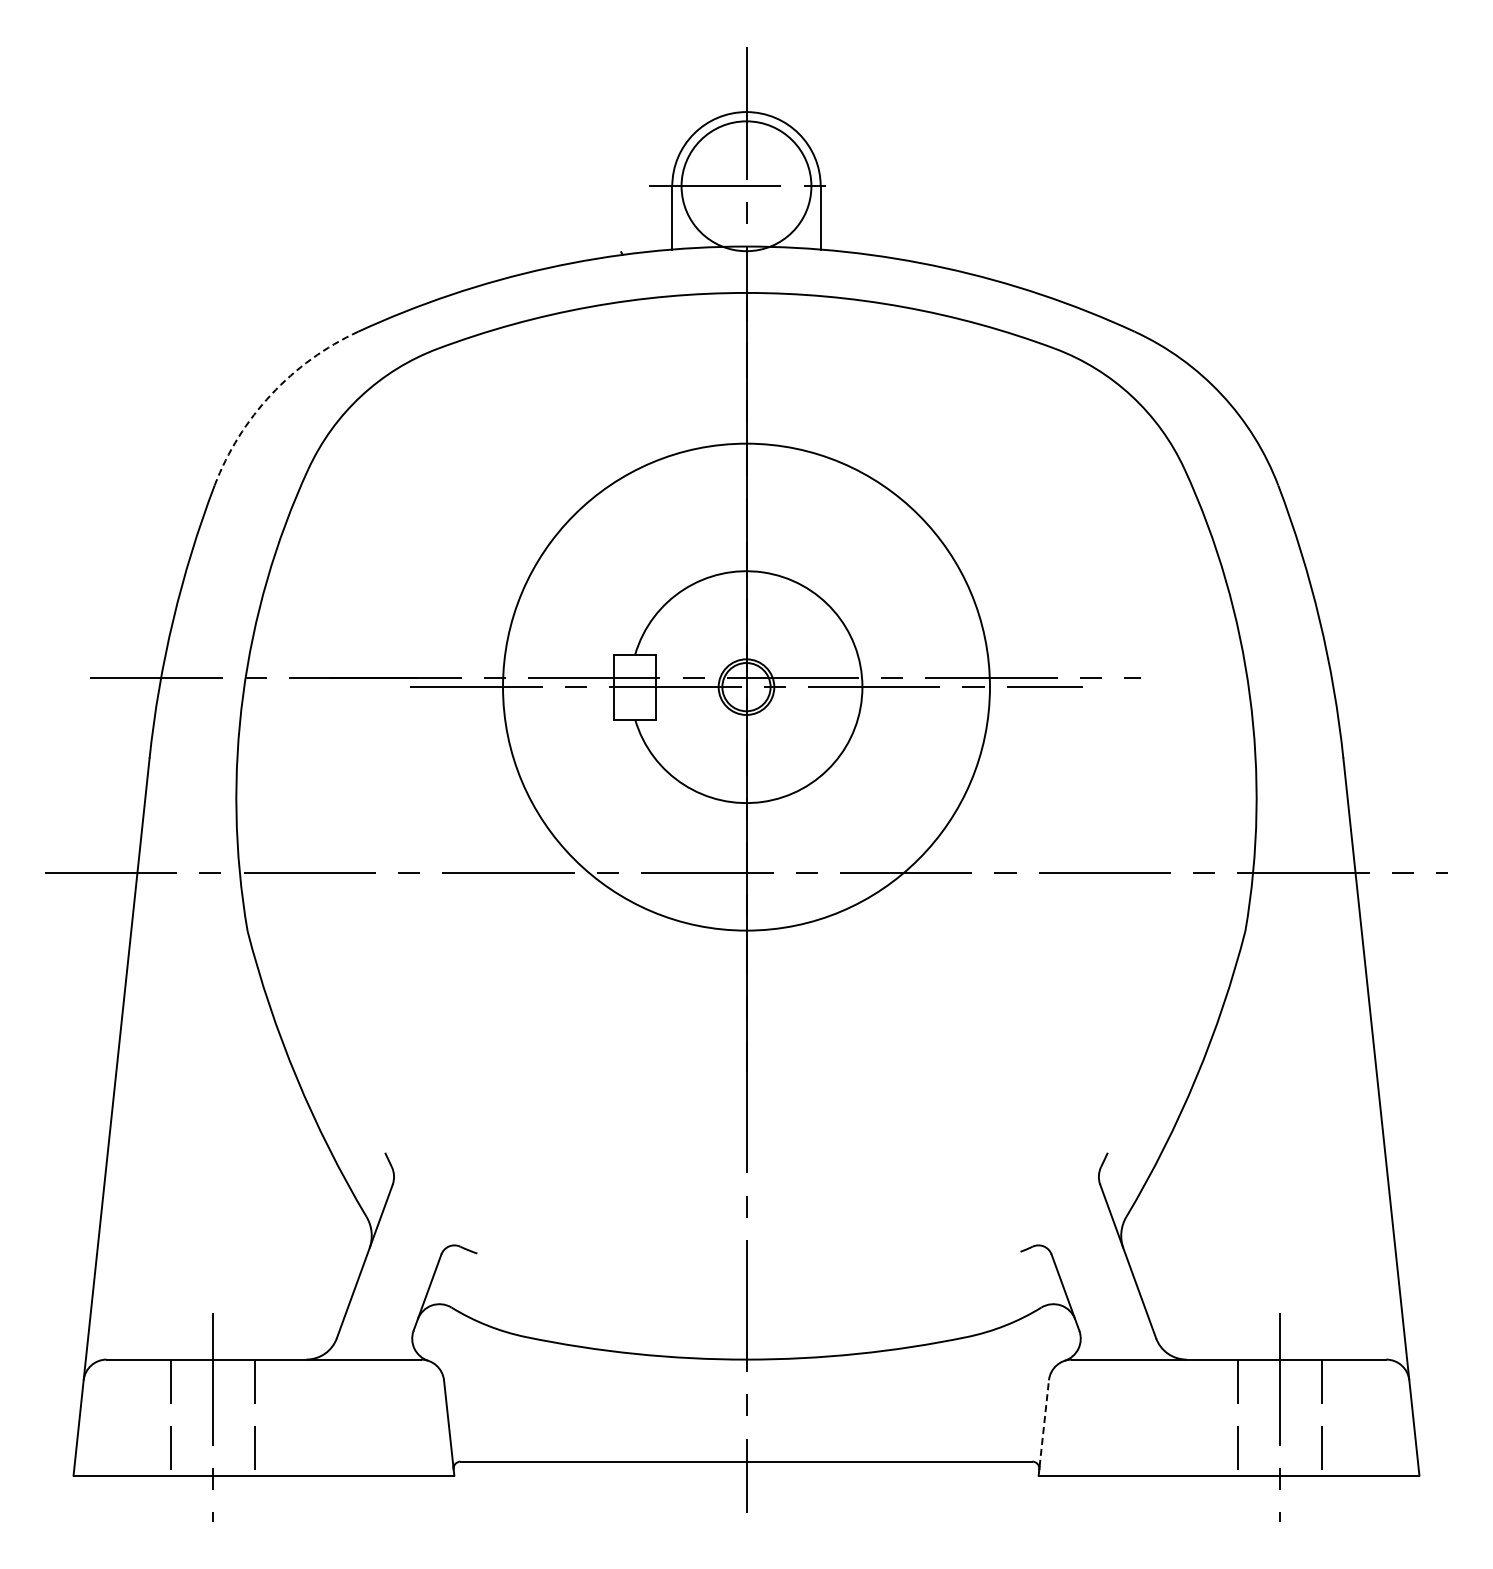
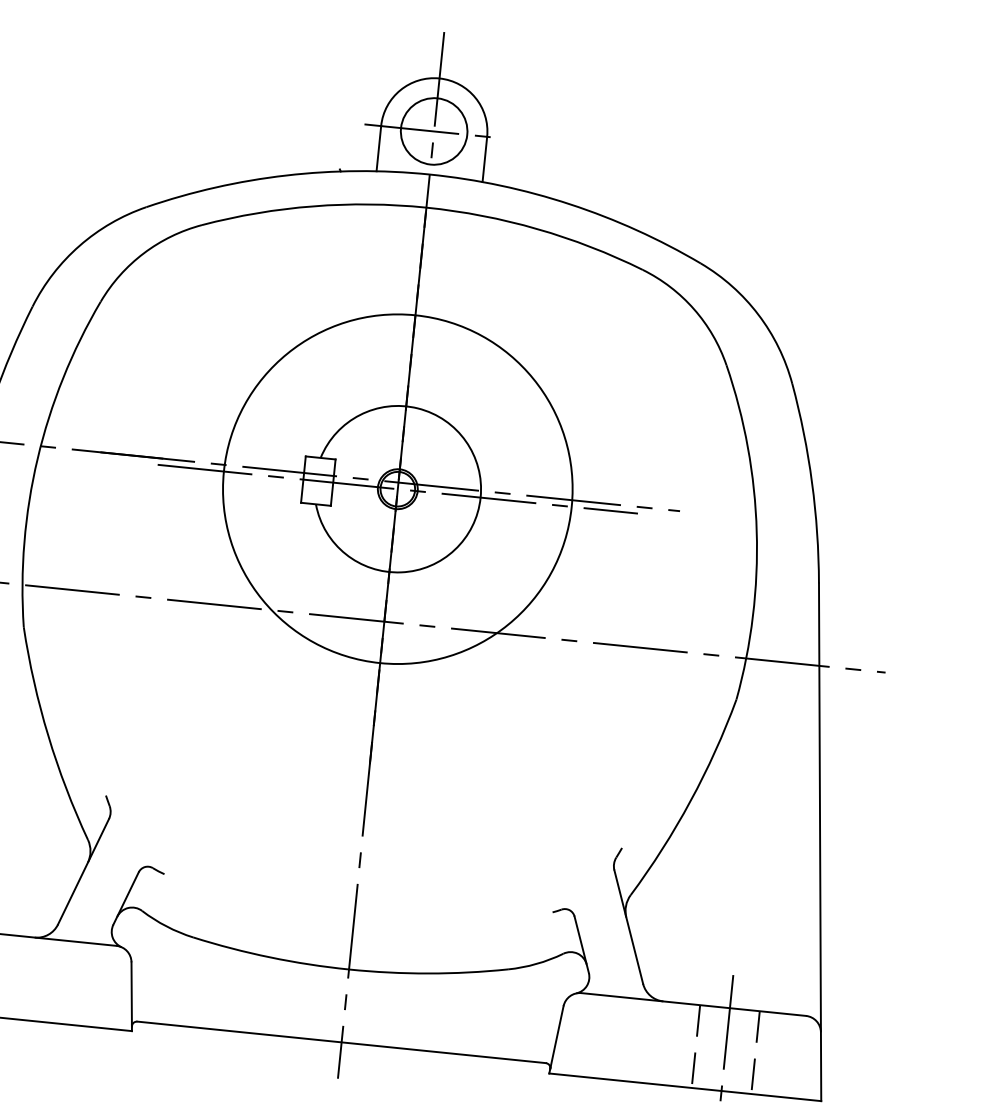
circle: (746, 185) -> (434, 130), size x0.71
arc: (271, 394) -> (79, 245), dashed -> solid
line: (1044, 1423) -> (557, 1036), dashed -> solid

